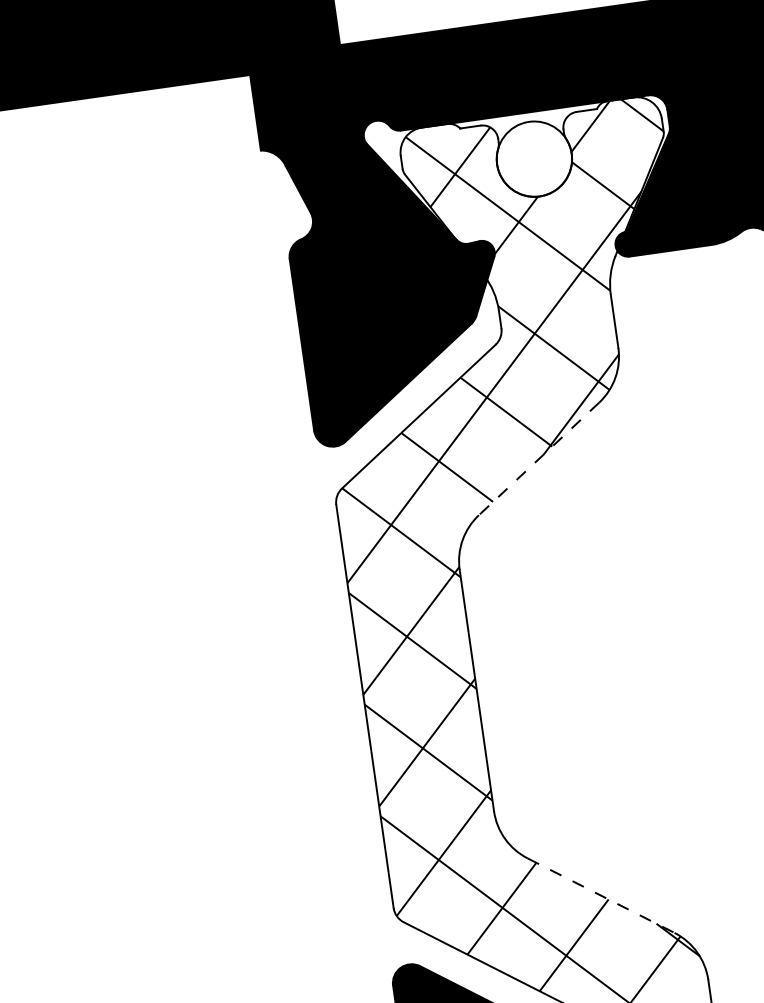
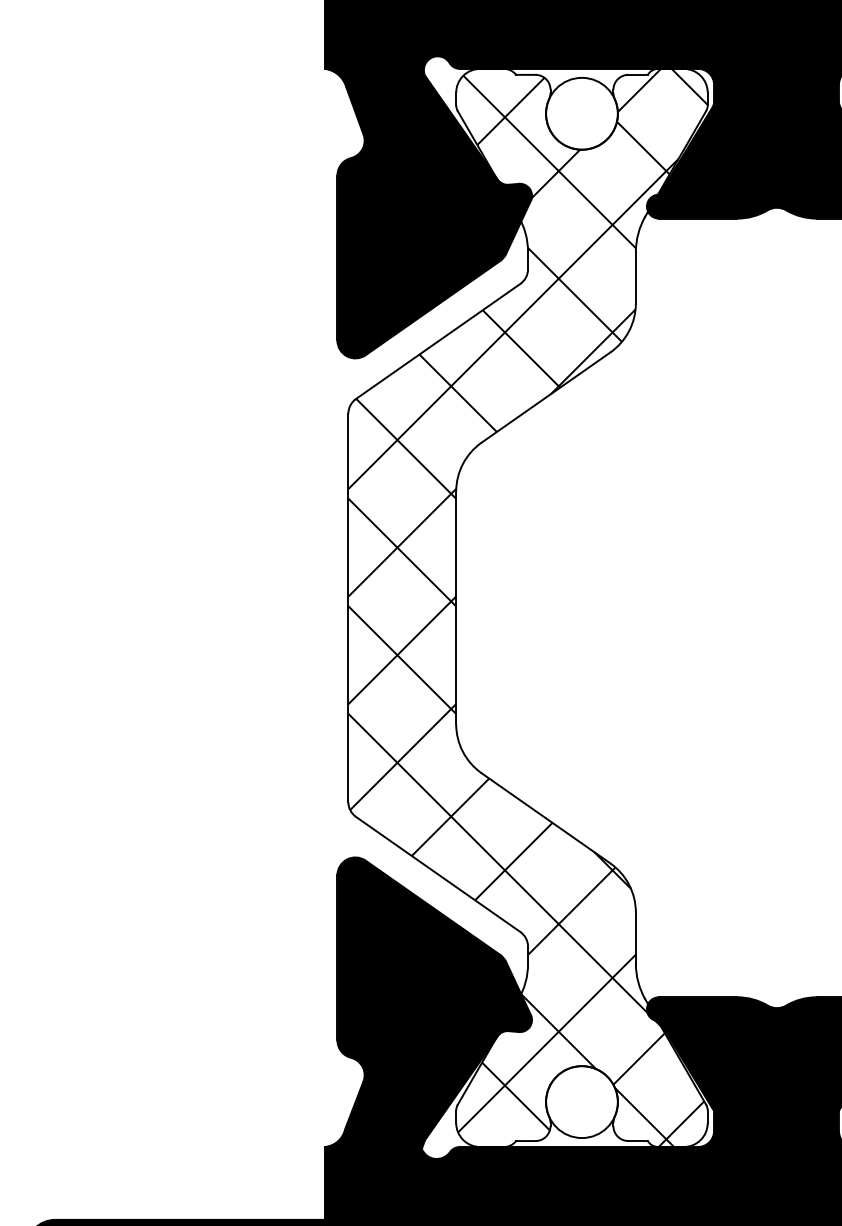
line: (539, 458) -> (546, 397), dashed -> solid
line: (601, 895) -> (546, 818), dashed -> solid

